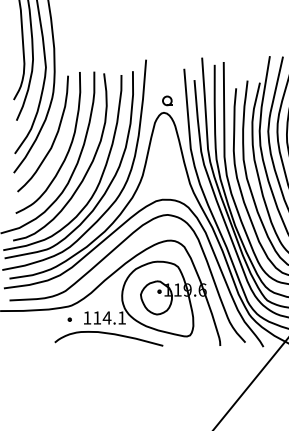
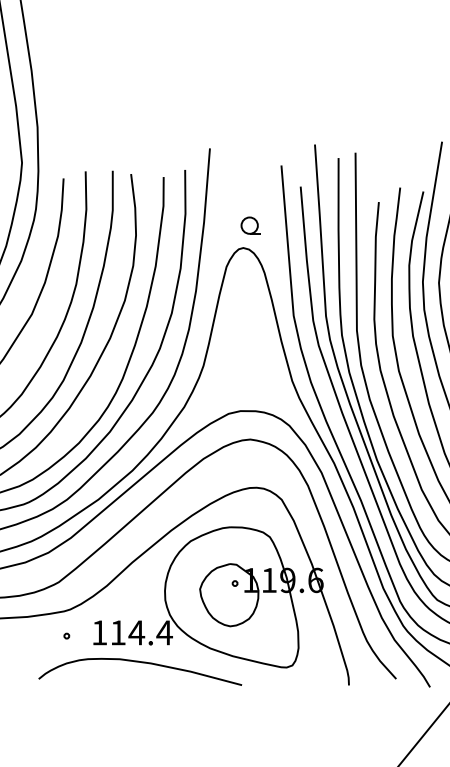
text: (121, 317) -> (163, 631), 114.1 -> 114.4

